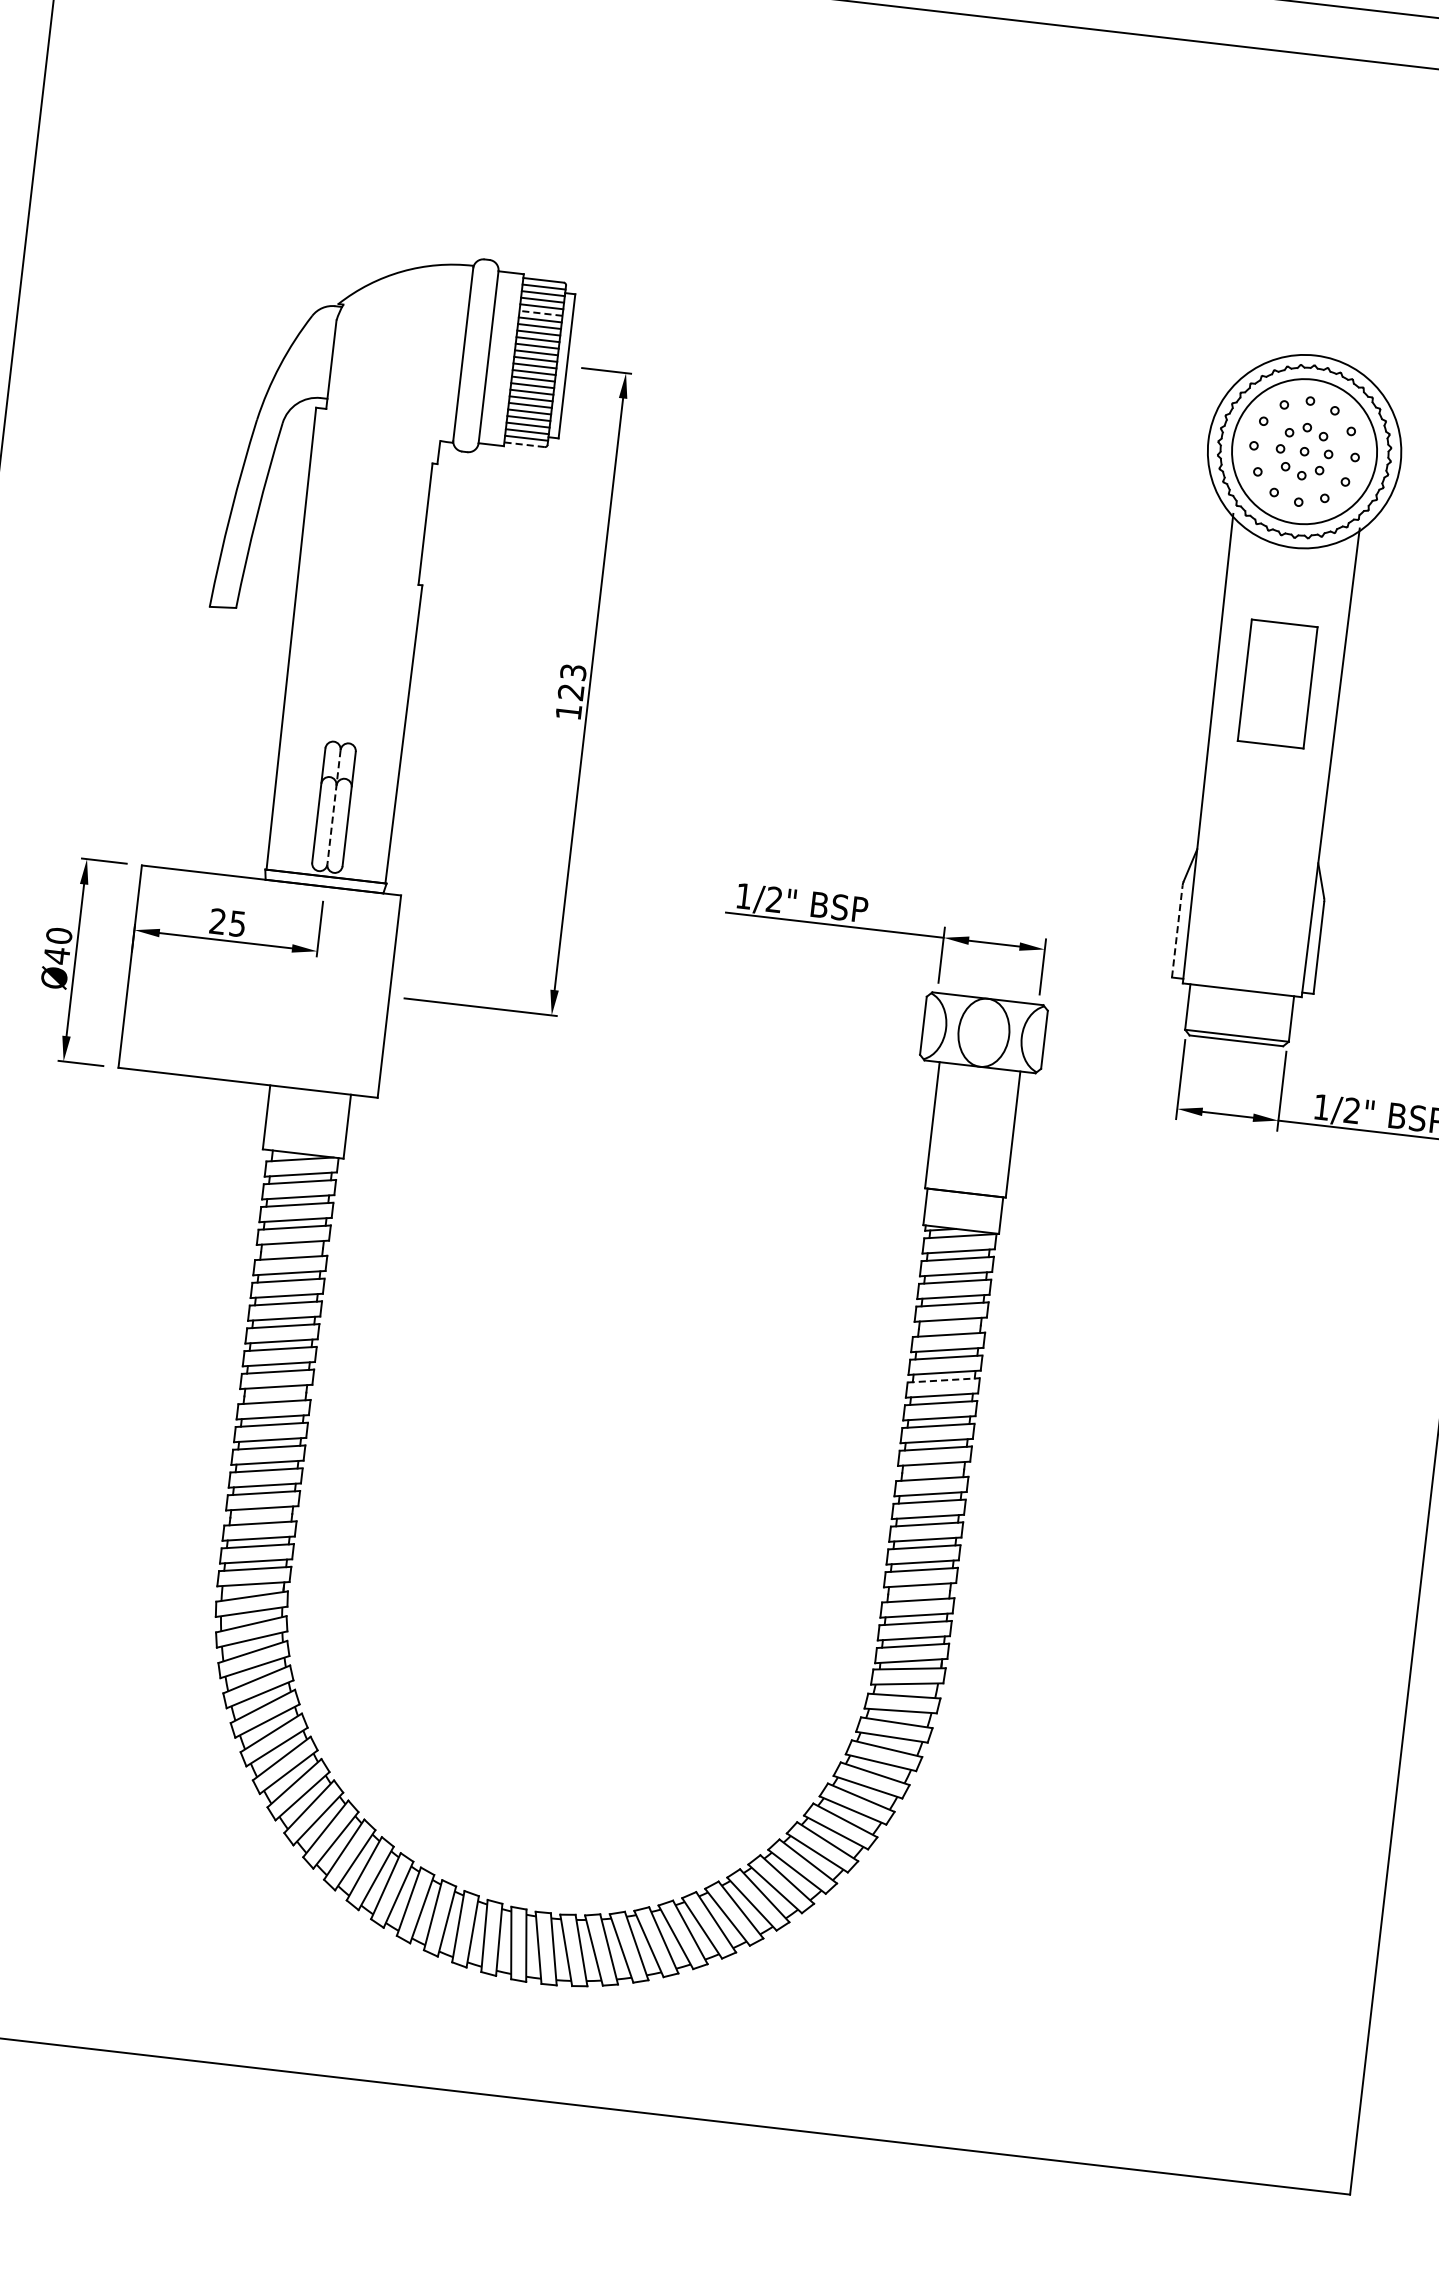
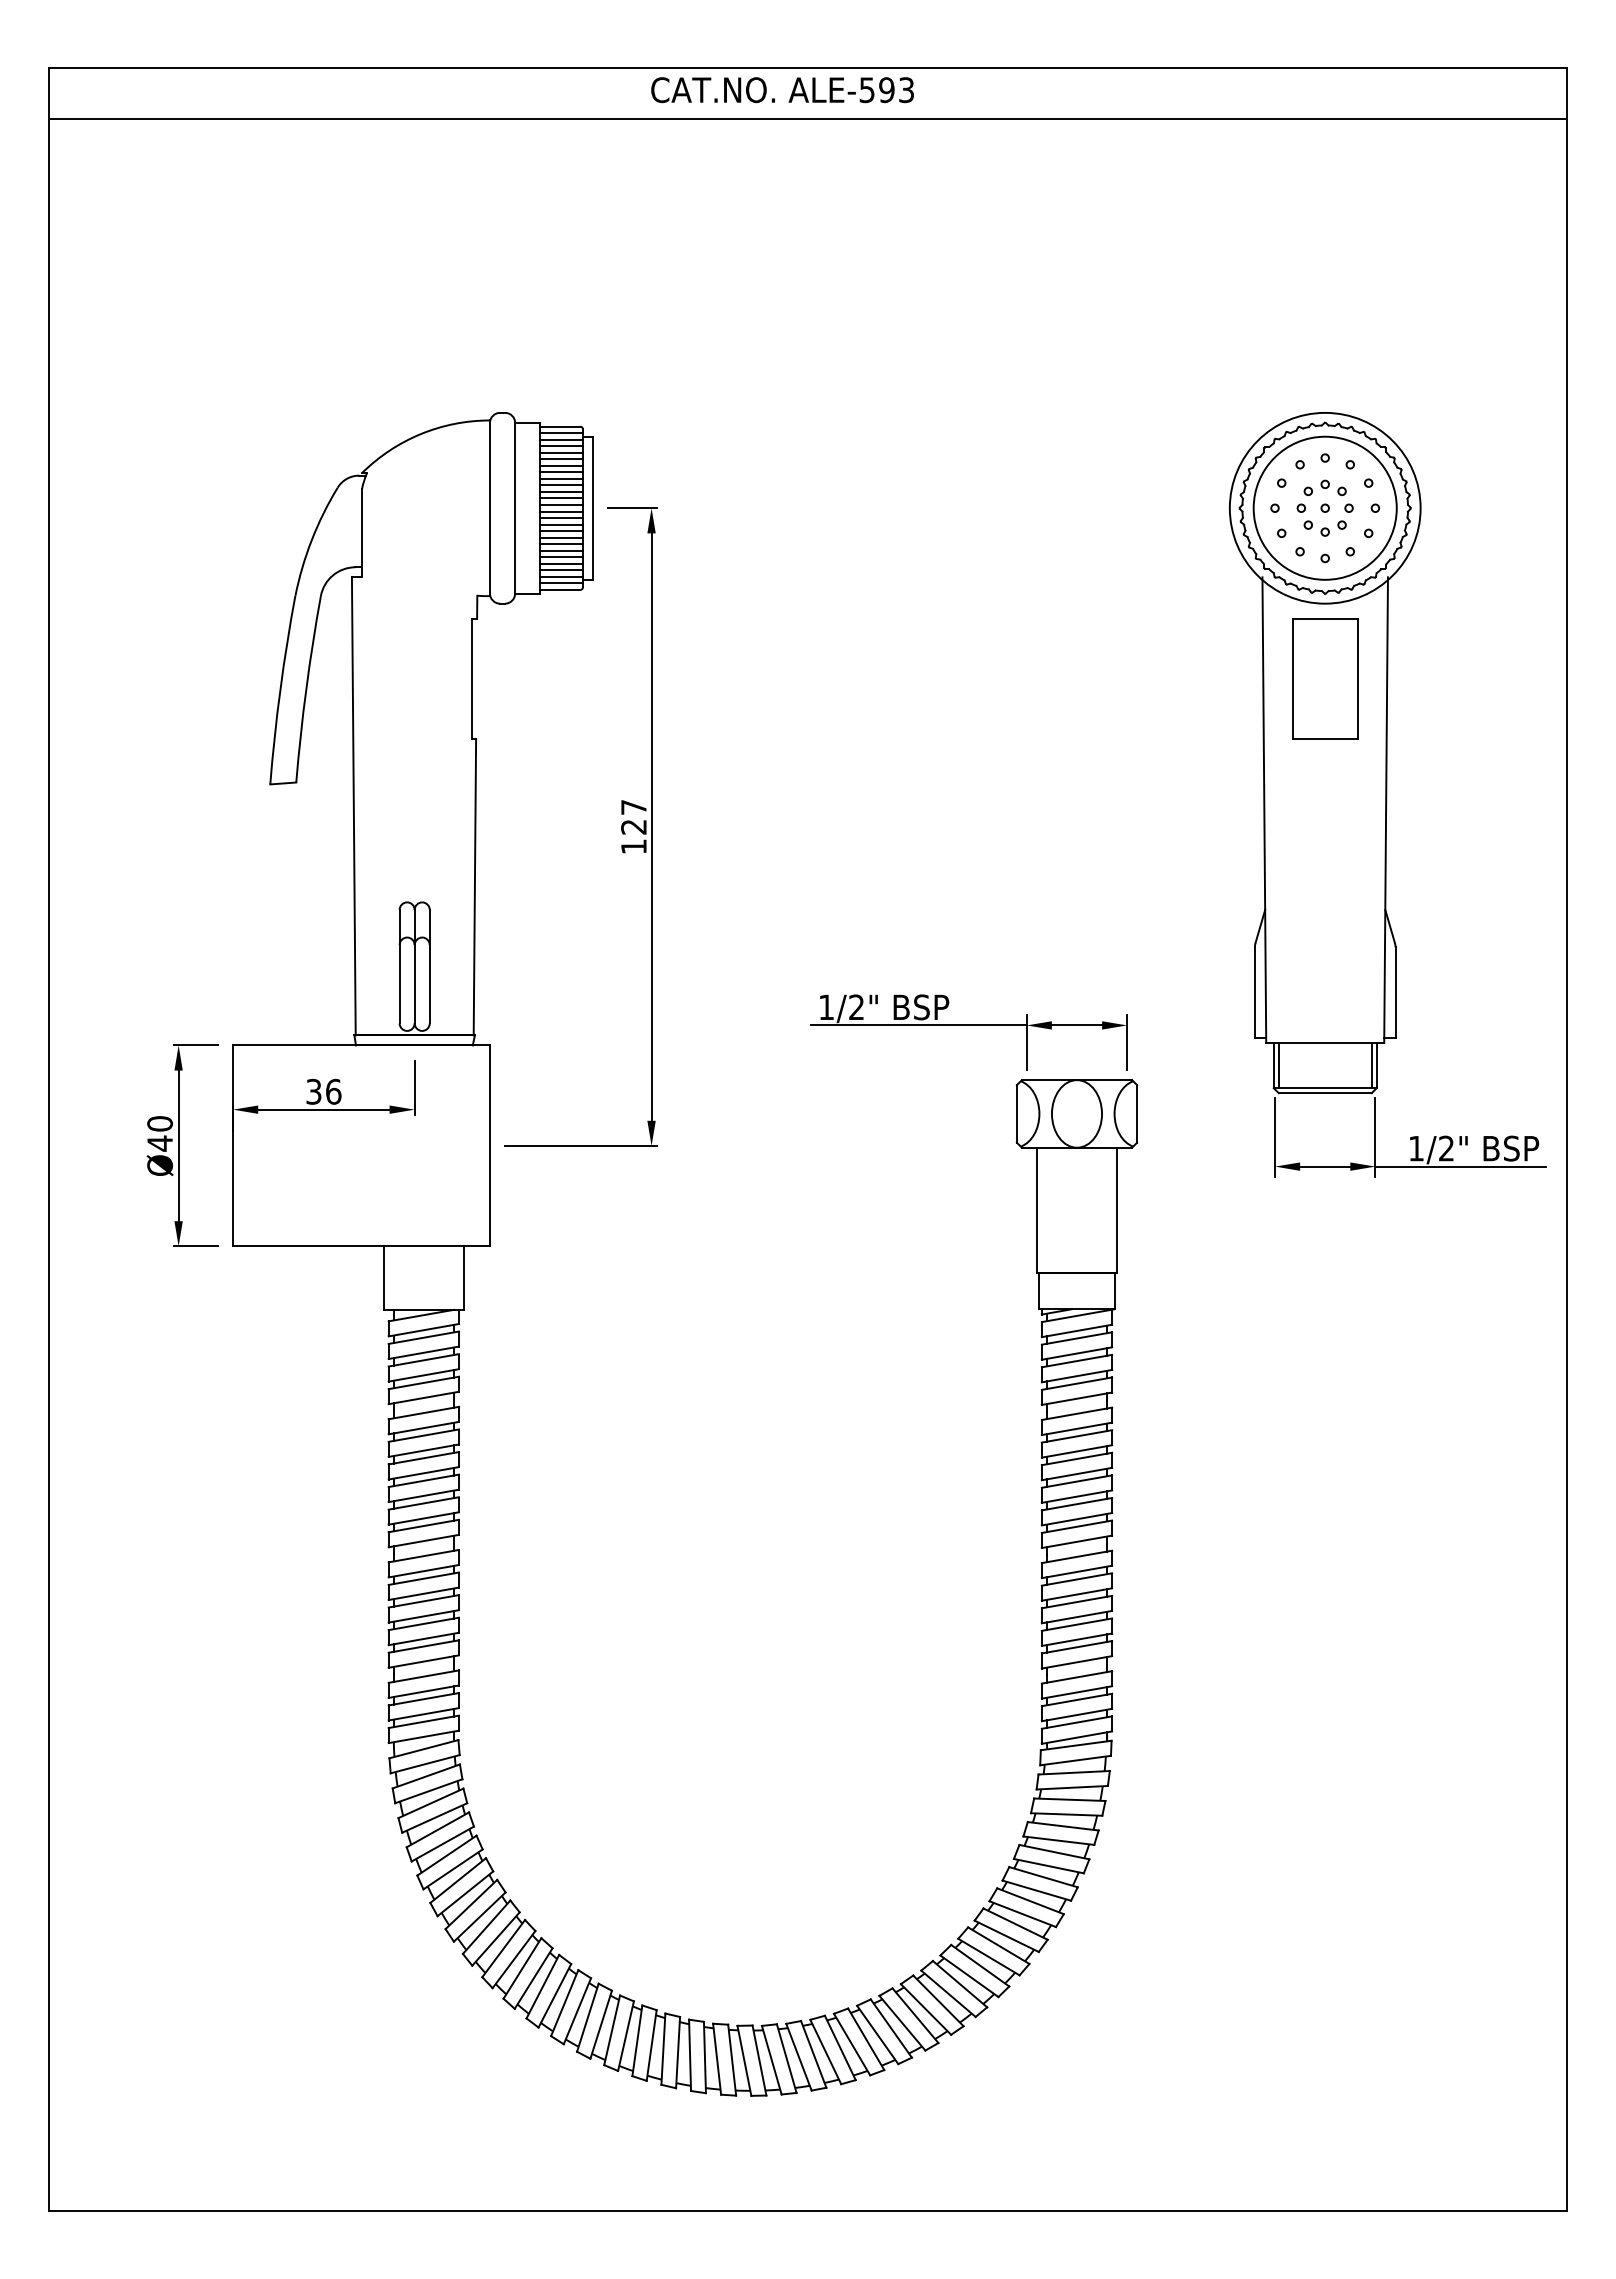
line: (540, 313) -> (561, 459), dashed -> solid
line: (523, 444) -> (559, 589), dashed -> solid
text: (572, 672) -> (633, 807), 123 -> 127
part: (1278, 683) -> (1325, 678), moved
line: (333, 807) -> (414, 966), dashed -> solid
text: (227, 922) -> (323, 1091), 25 -> 36
line: (1176, 931) -> (1254, 992), dashed -> solid
line: (1192, 1007) -> (1278, 1065), added
line: (1286, 1018) -> (1371, 1065), added
line: (944, 1379) -> (1077, 1458), dashed -> solid

